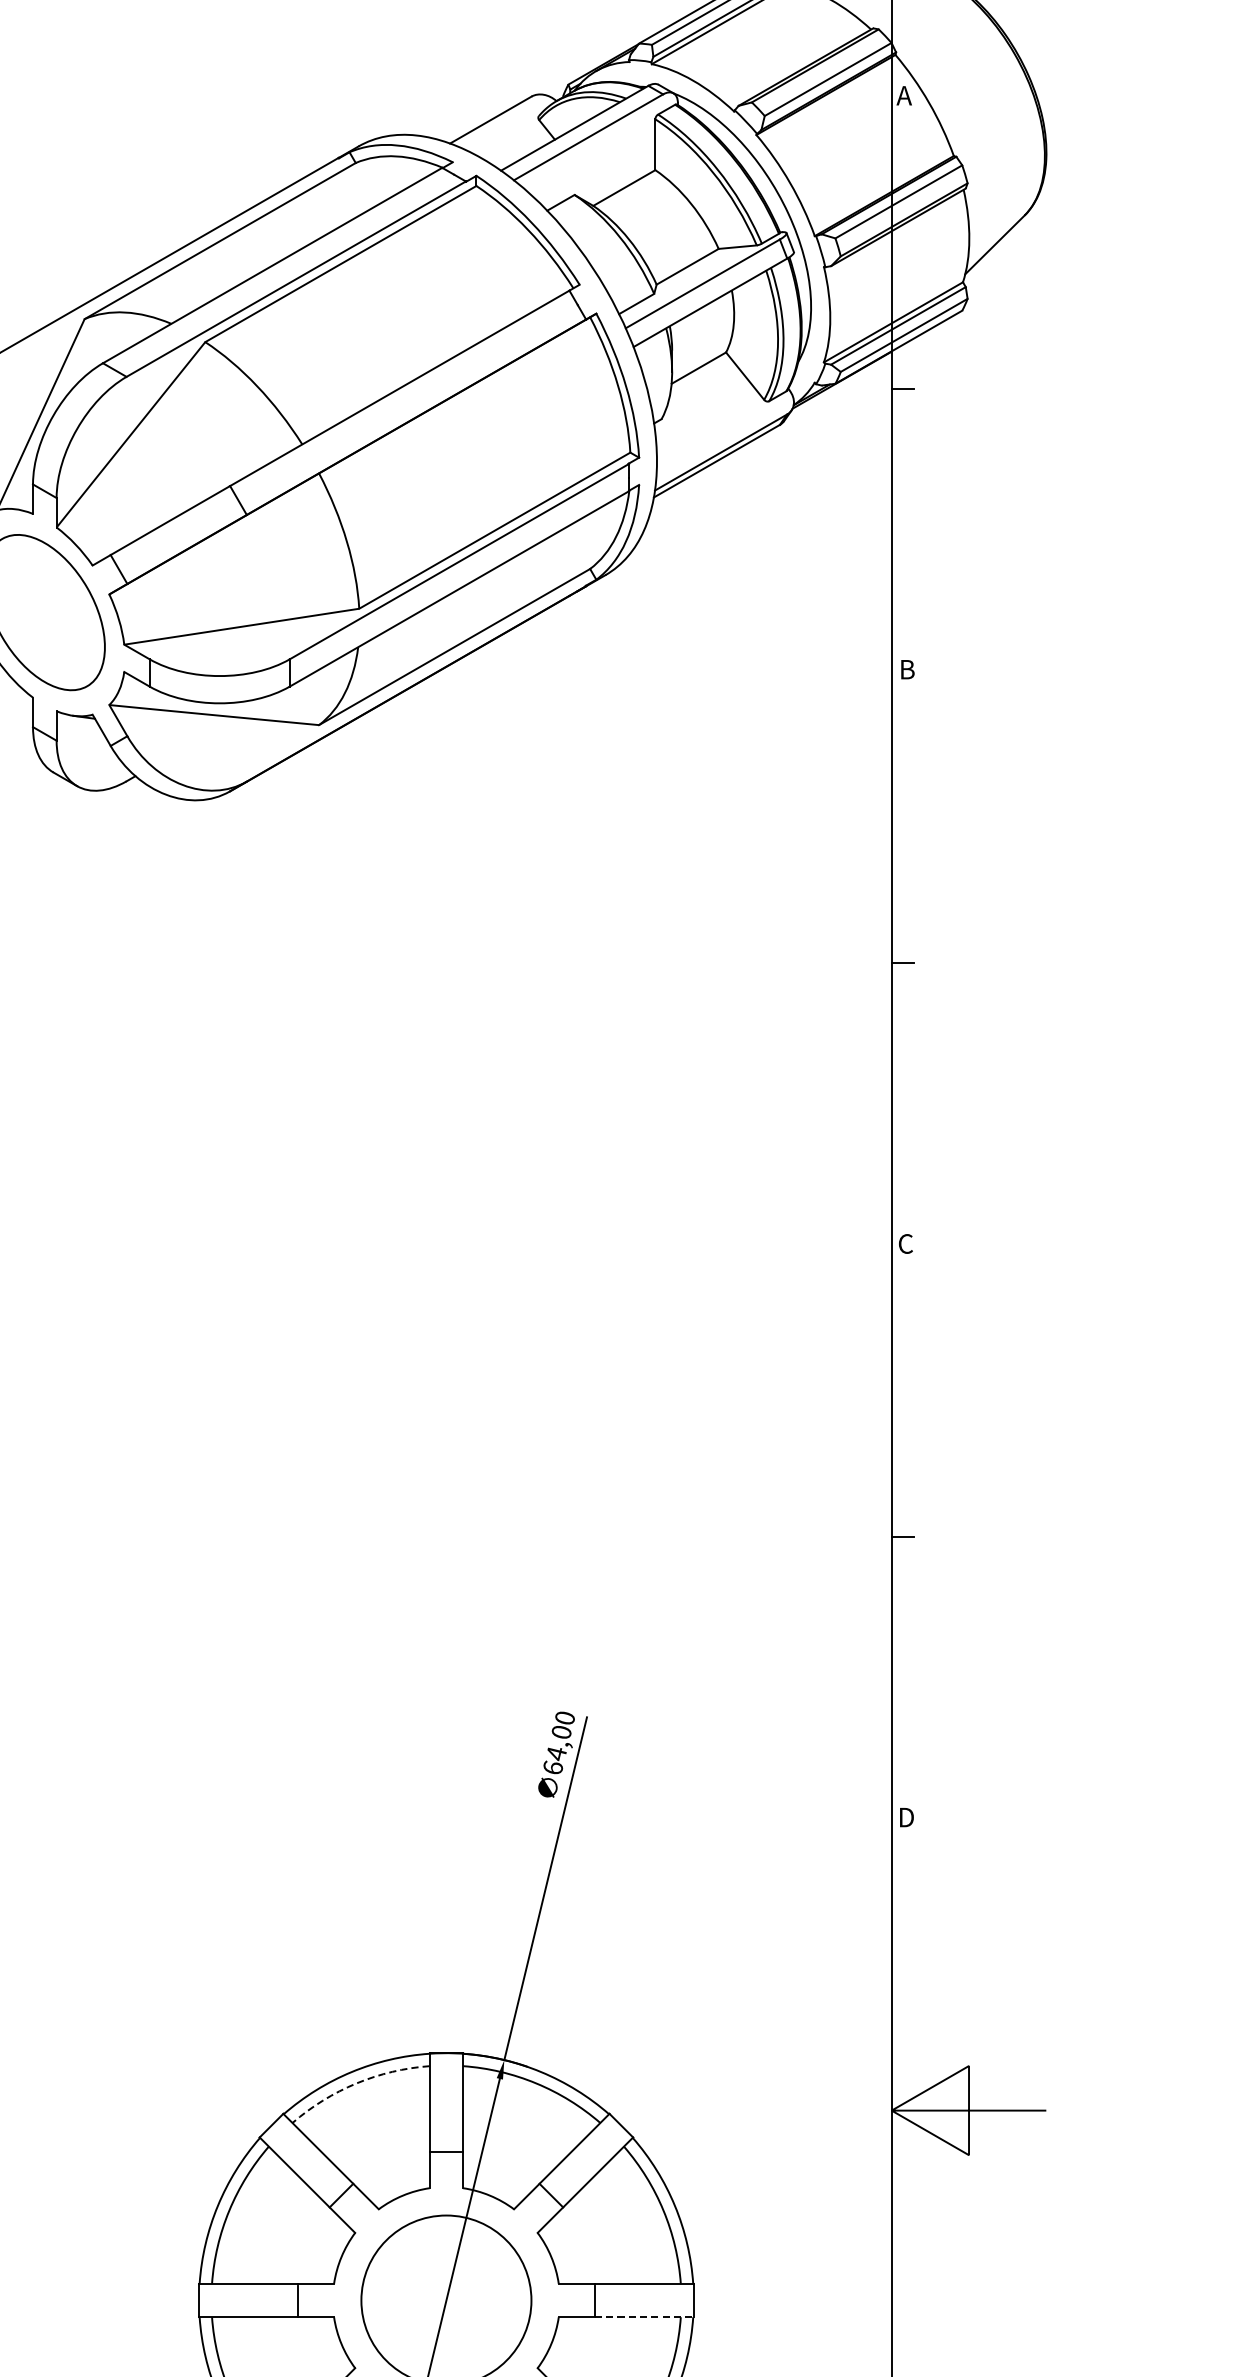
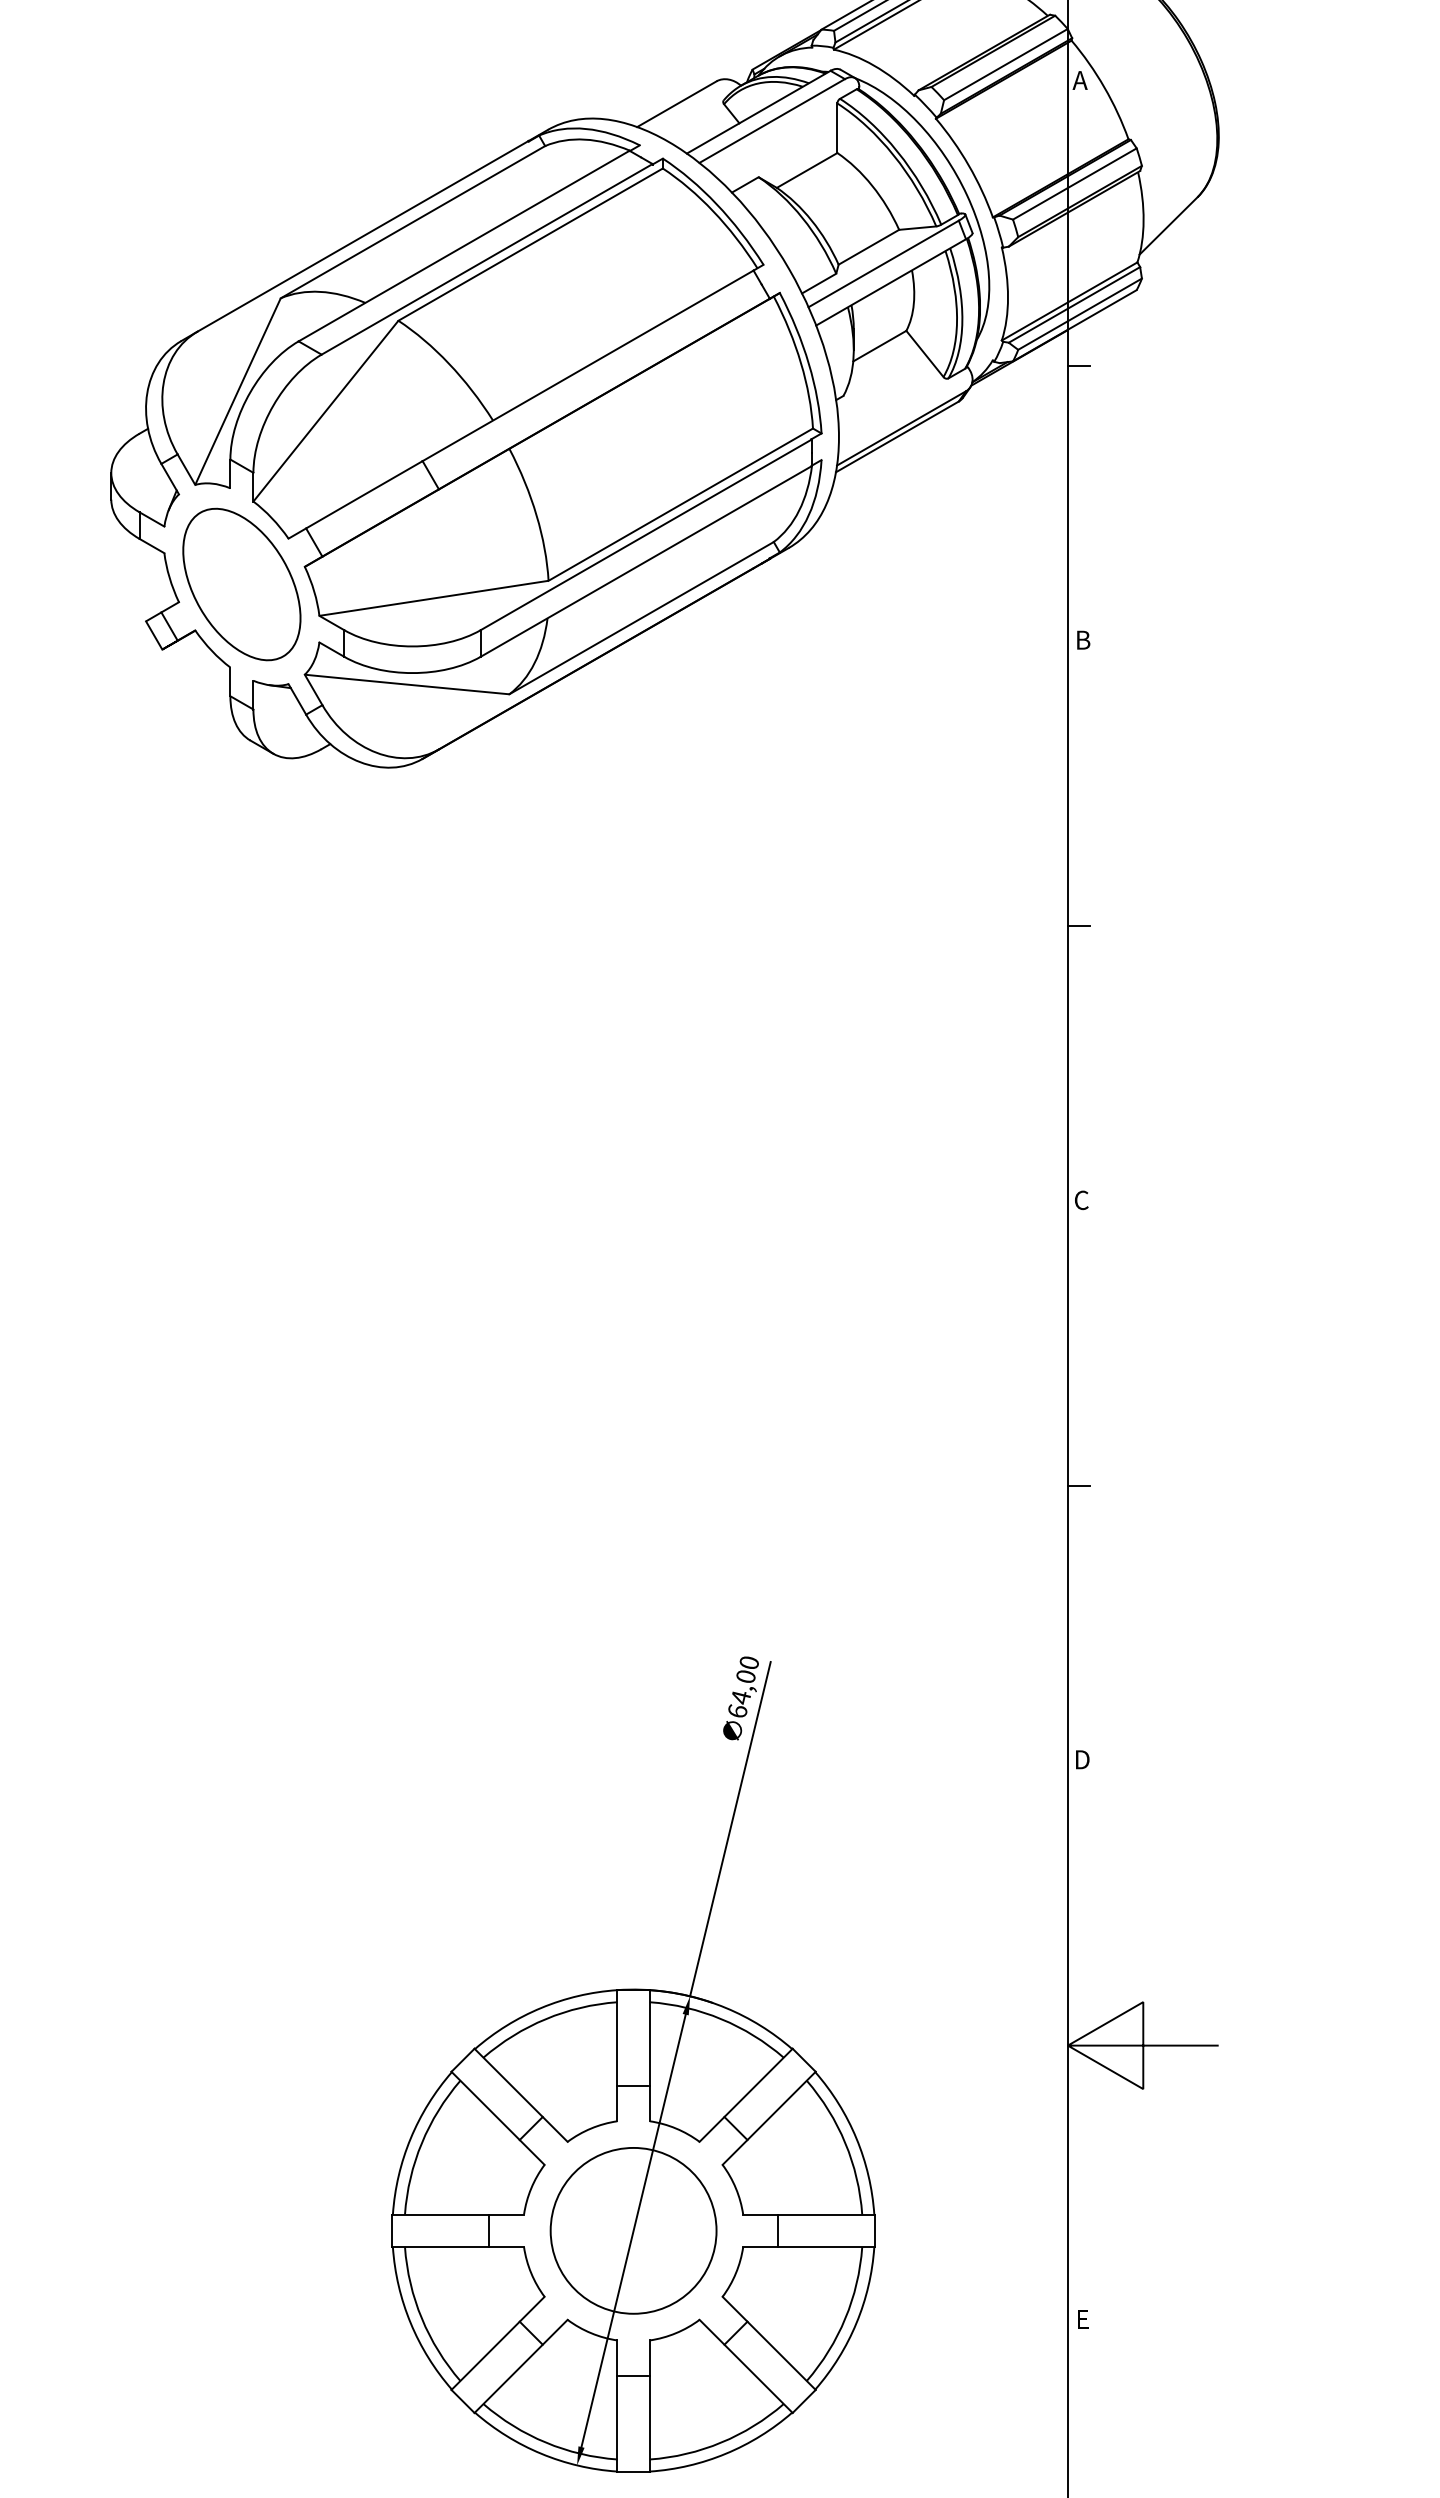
arc: (356, 2083) -> (545, 2019), dashed -> solid
line: (645, 2317) -> (827, 2247), dashed -> solid

